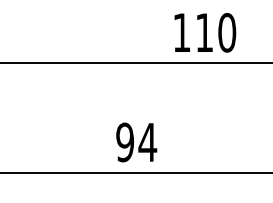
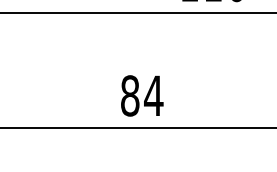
text: (125, 142) -> (130, 95), 94 -> 84

